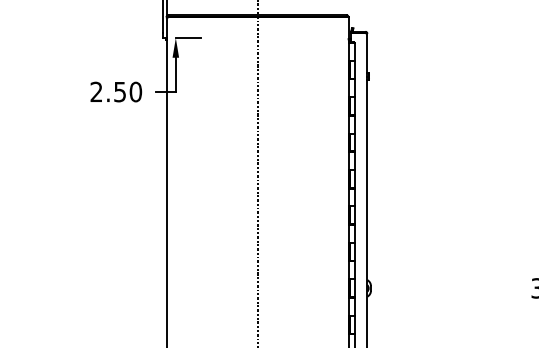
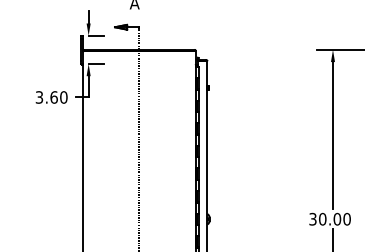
text: (107, 92) -> (46, 97), 2.50 -> 3.60

